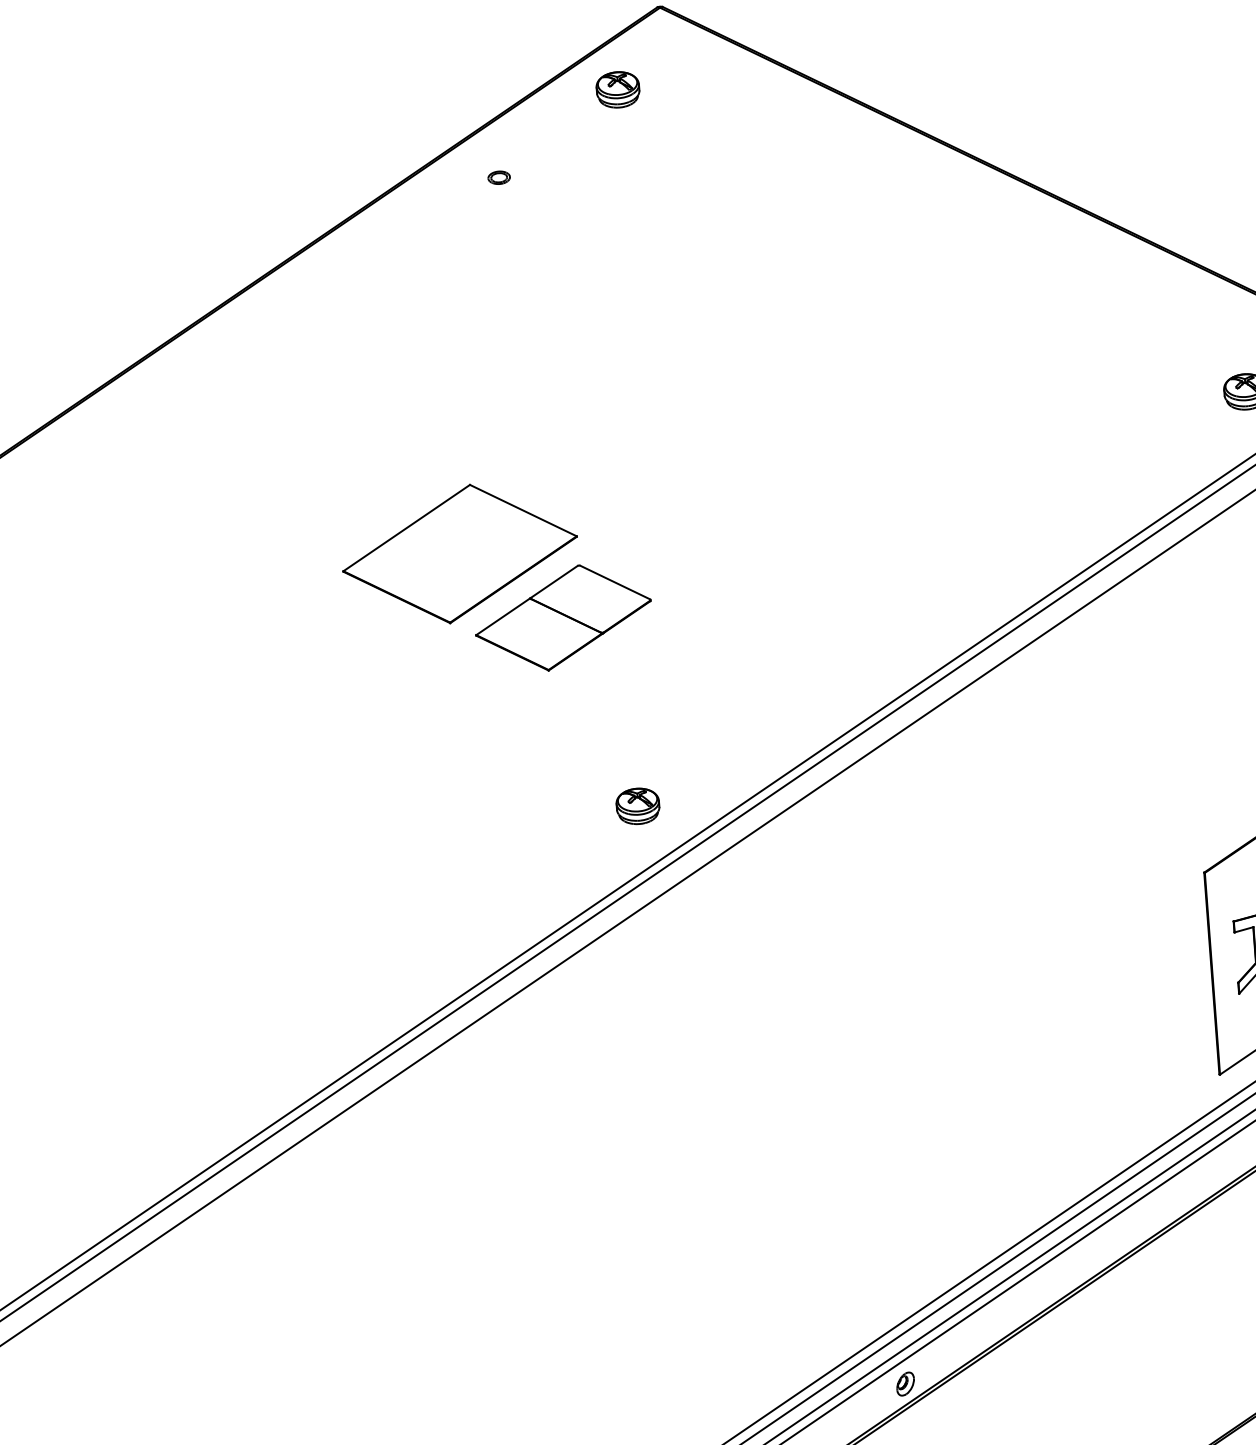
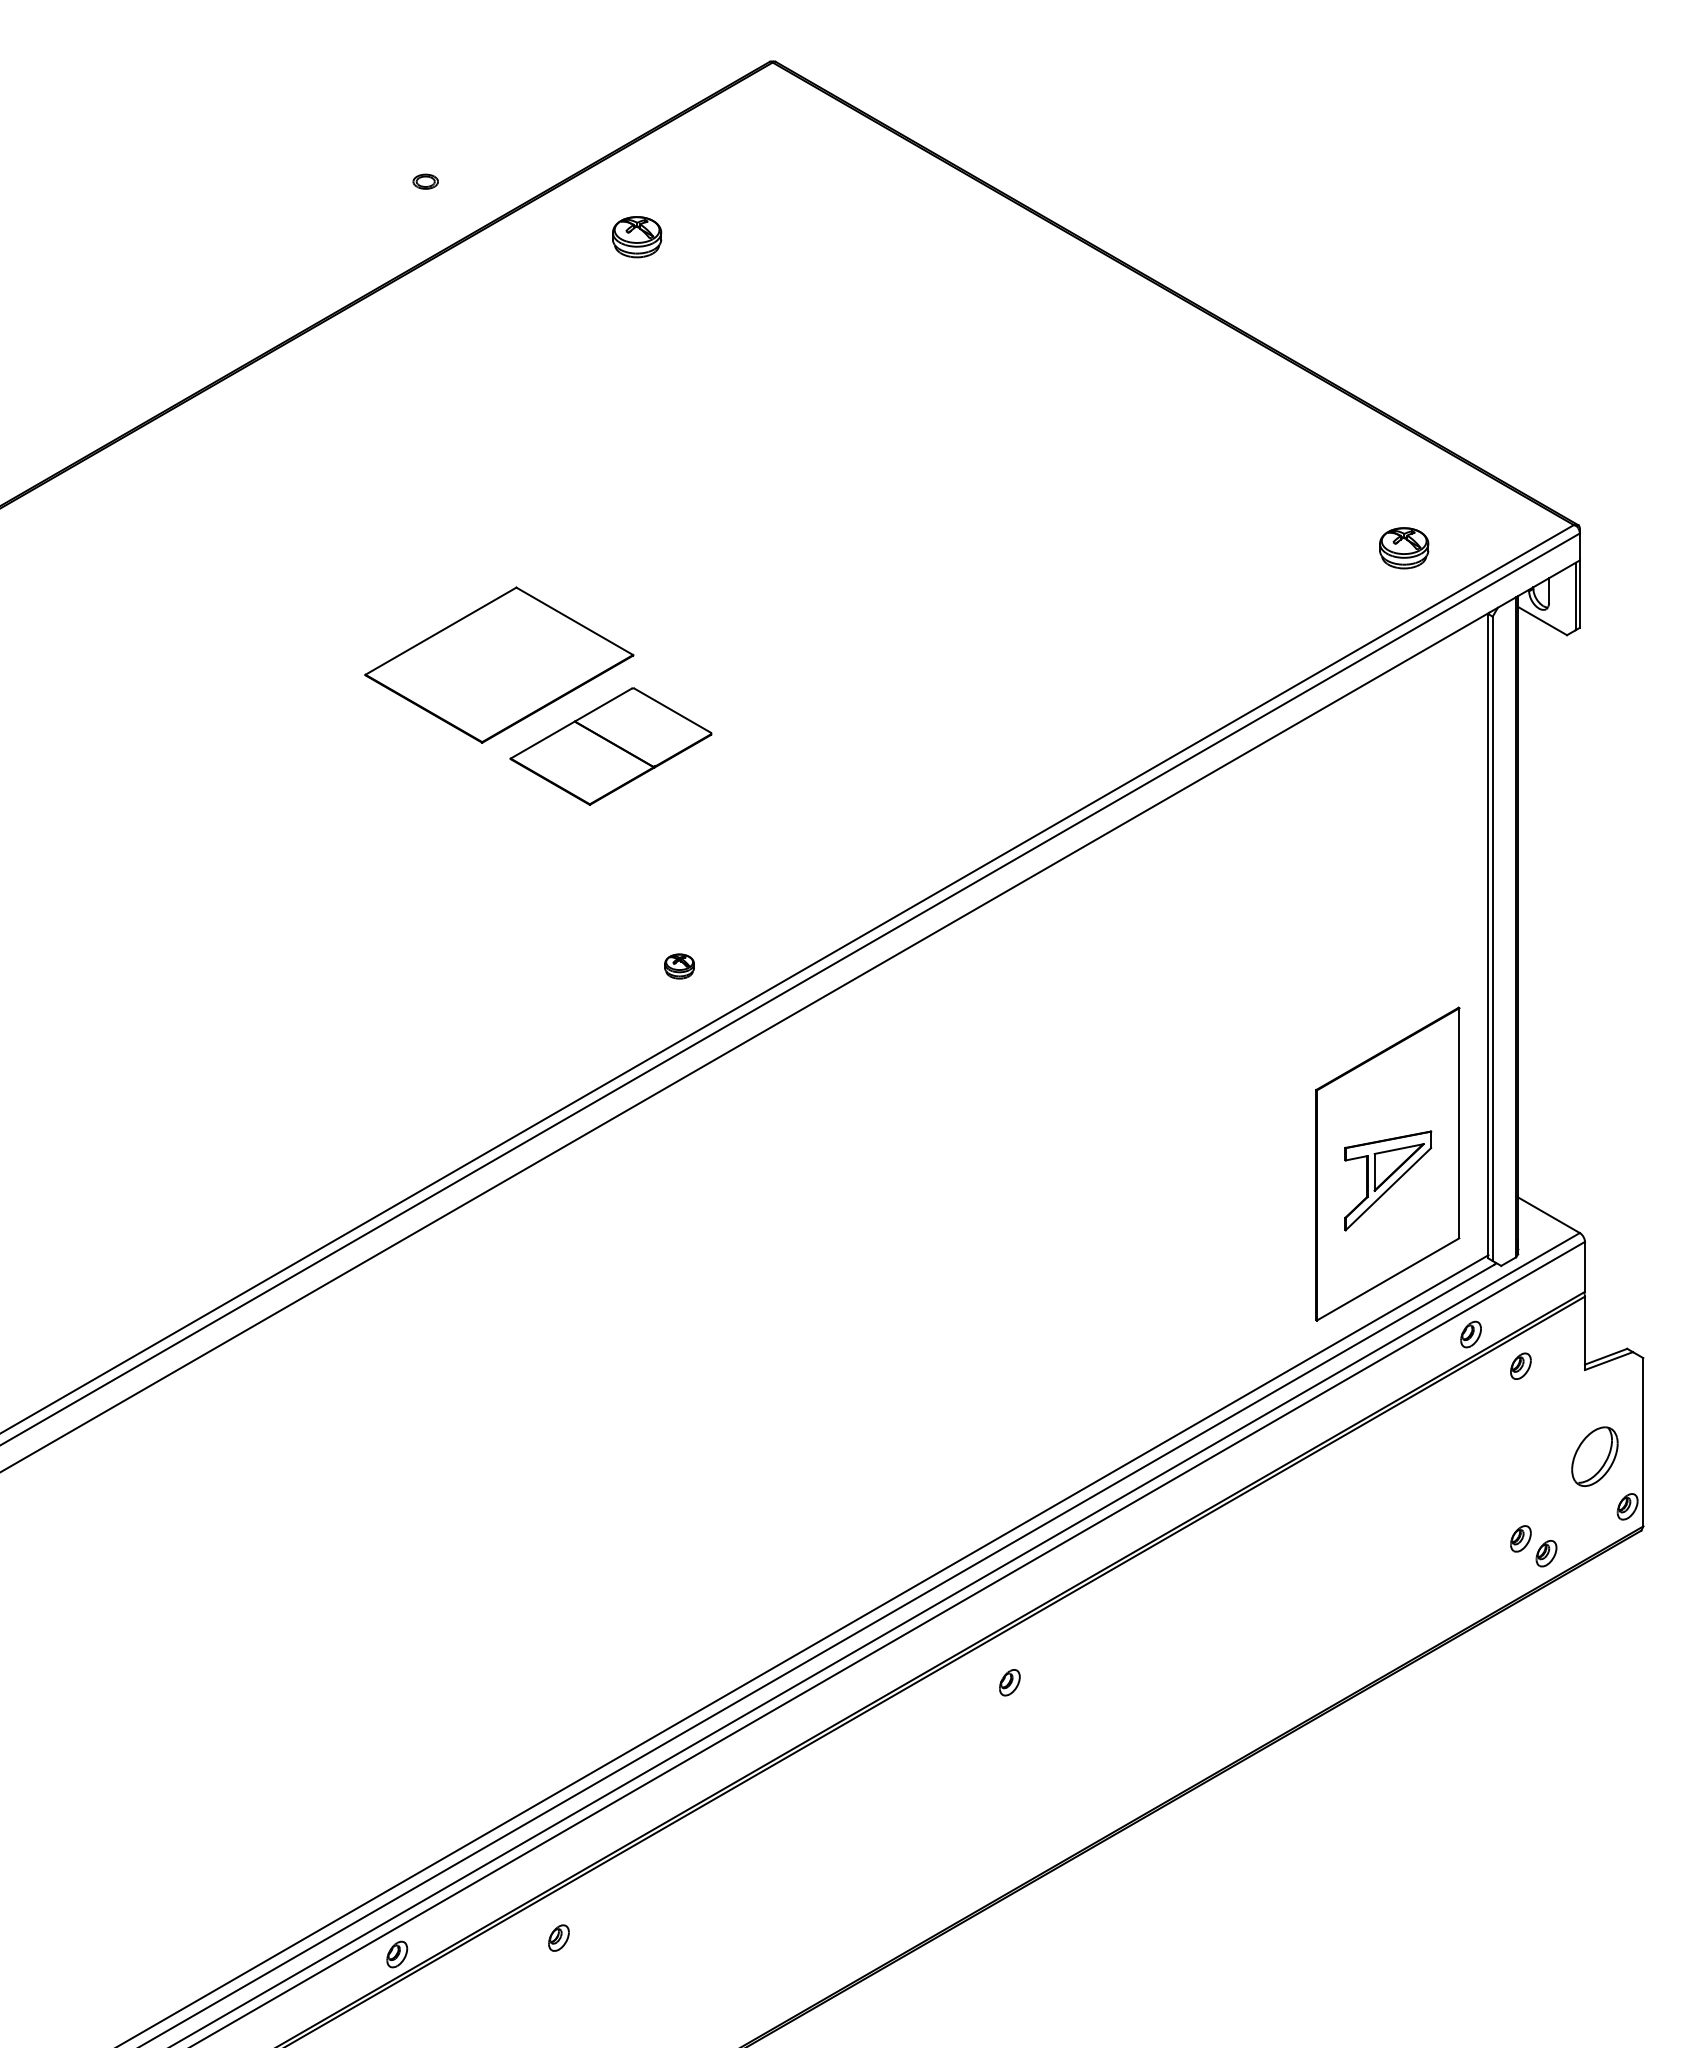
part: (618, 90) -> (637, 237), moved
part: (498, 177) -> (425, 181), moved
part: (637, 806) -> (679, 966), size x0.6
part: (905, 1383) -> (1009, 1682), moved

